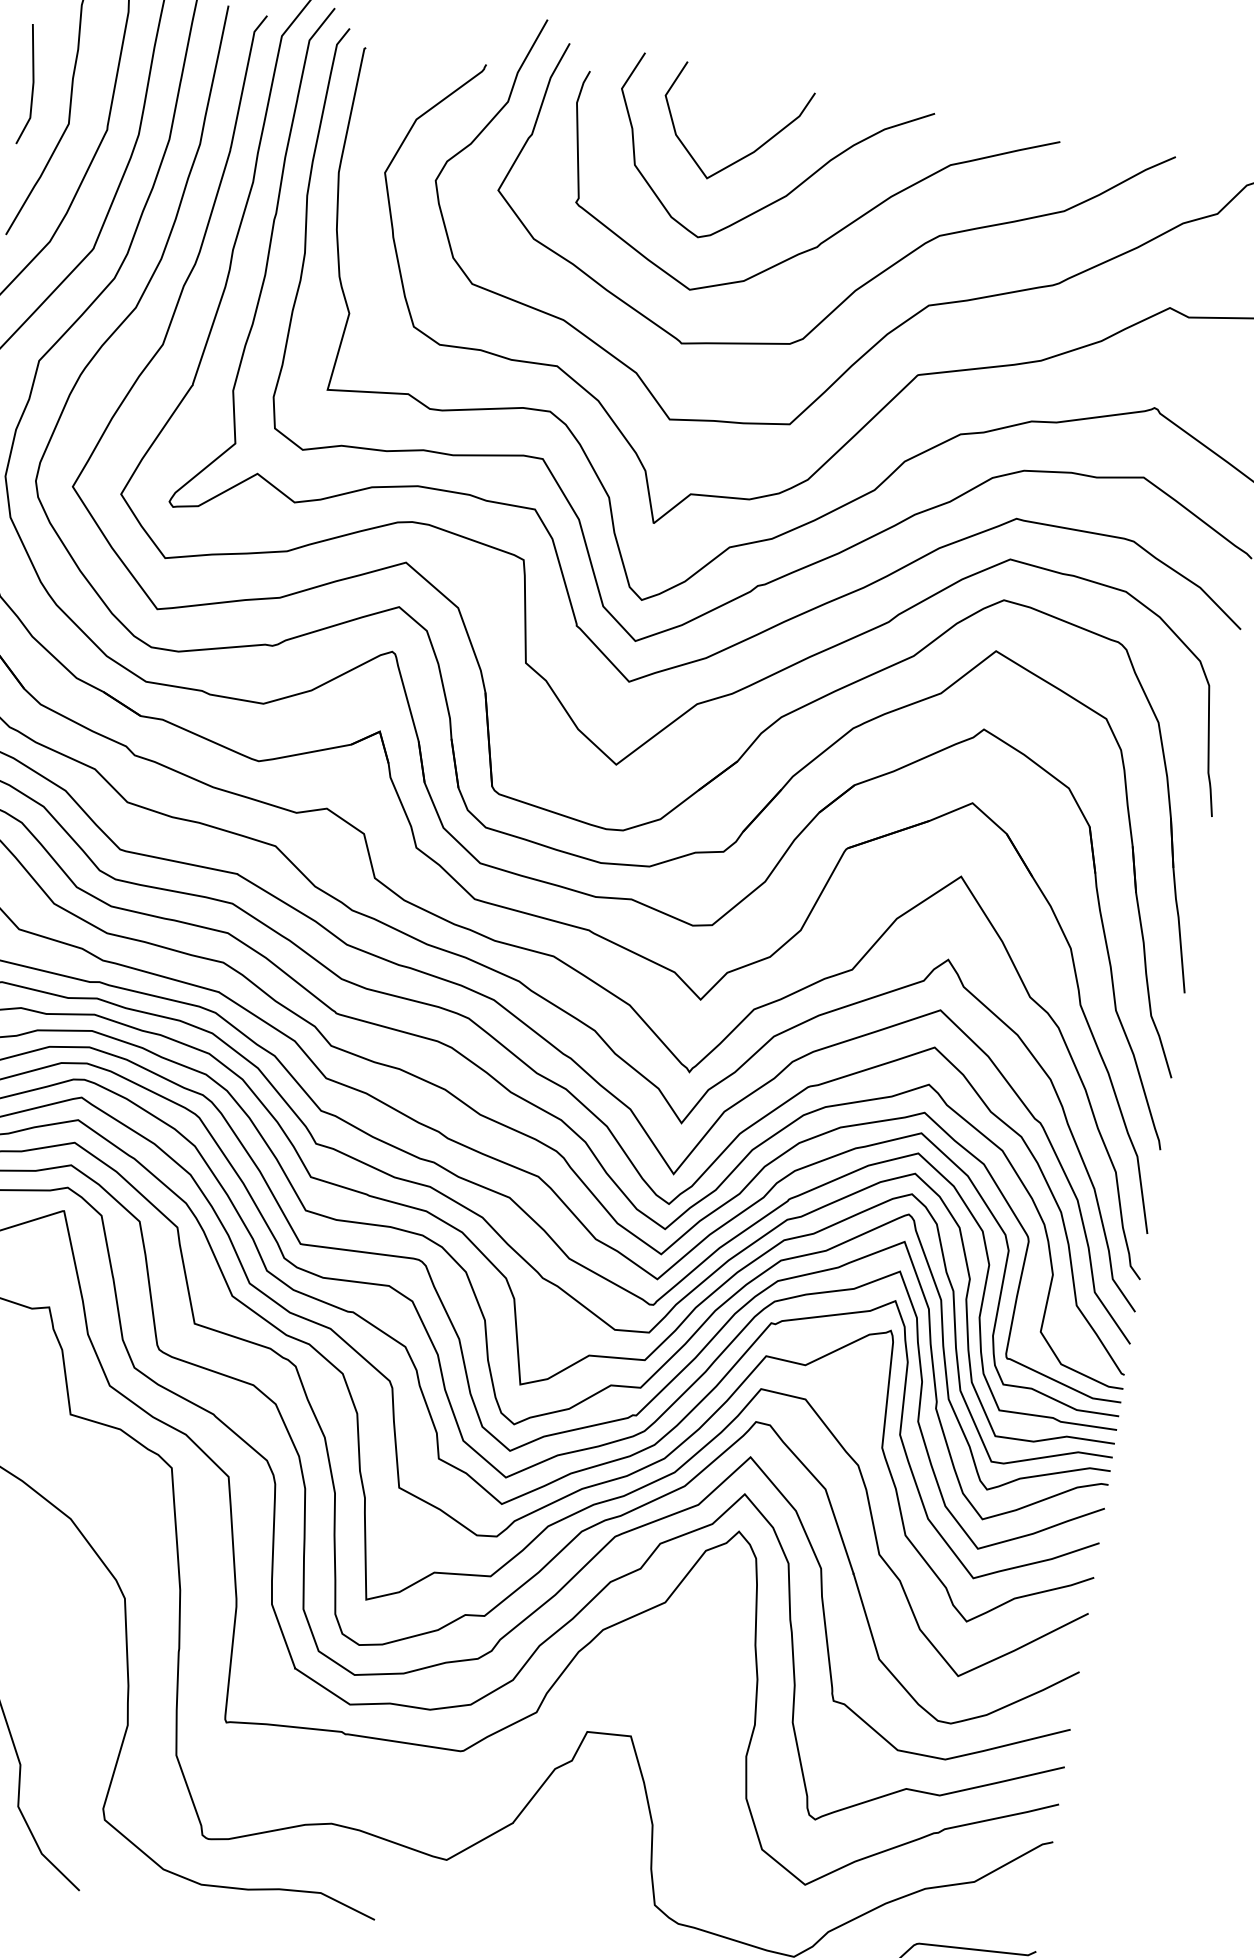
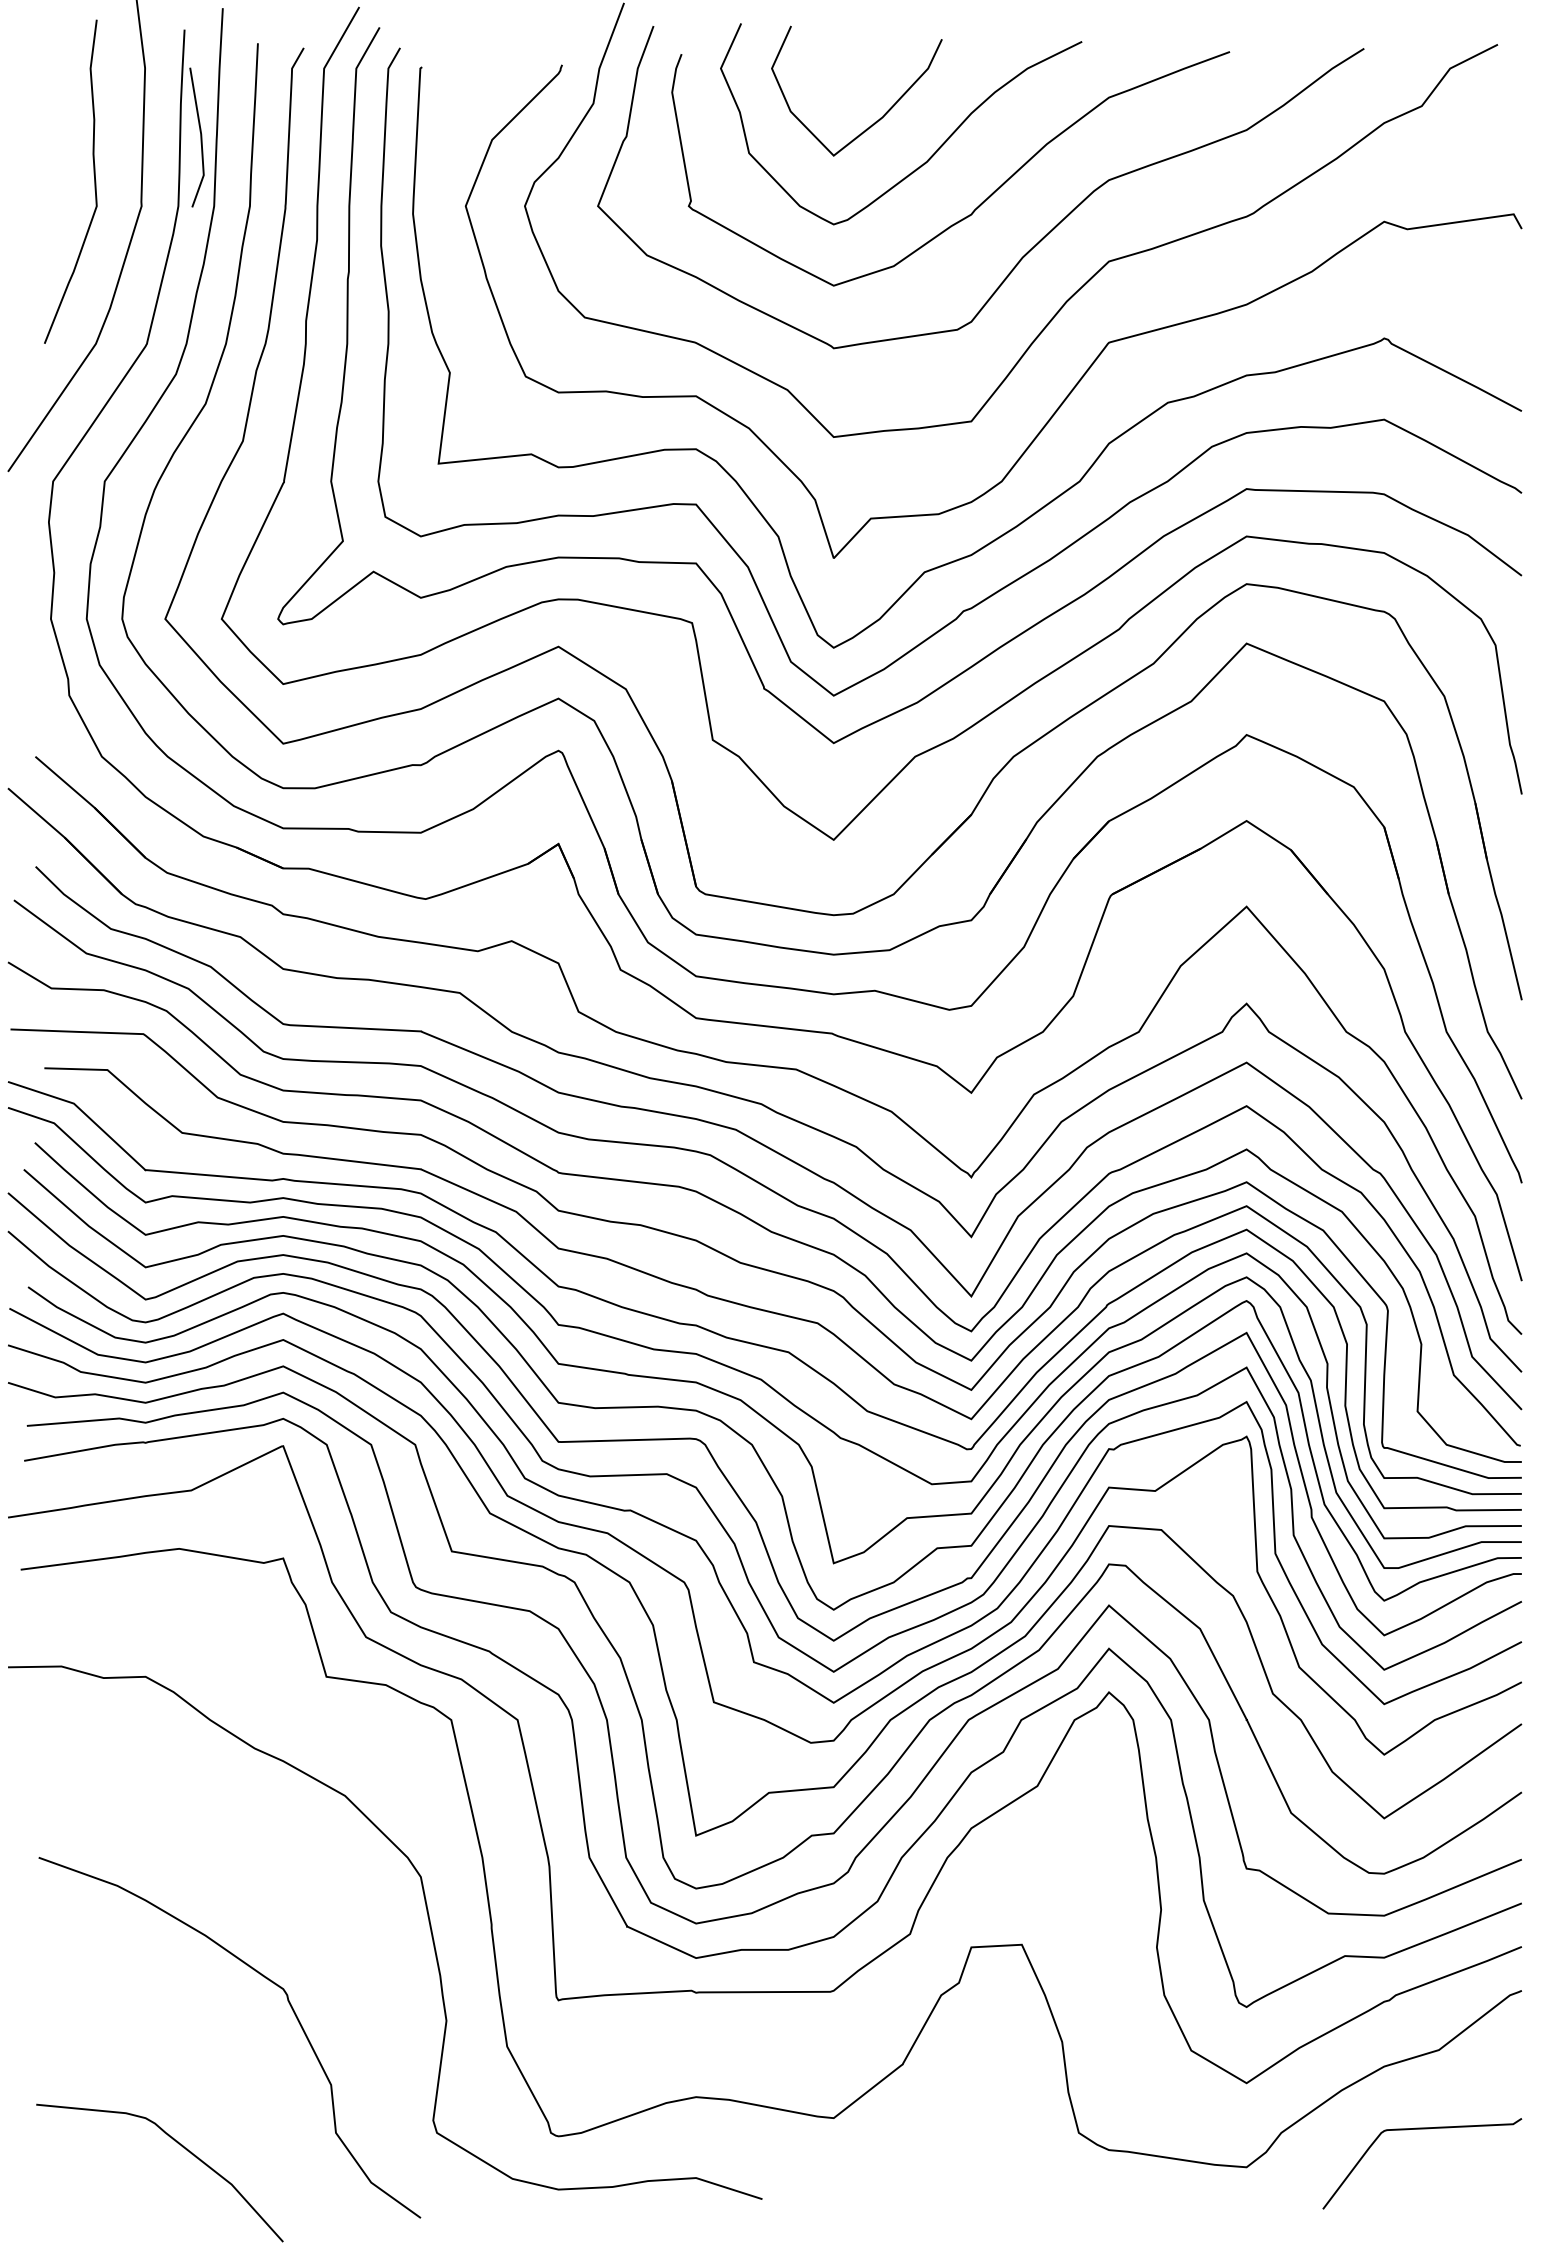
line: (32, 85) -> (200, 137), moved

